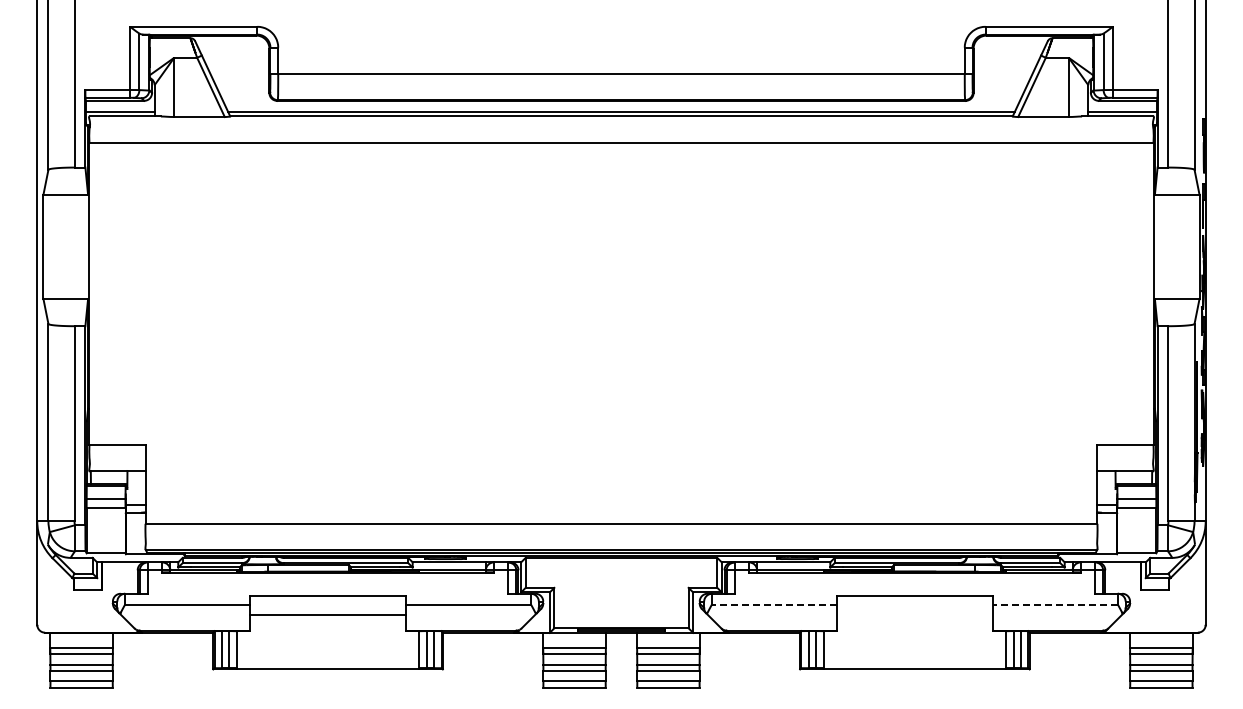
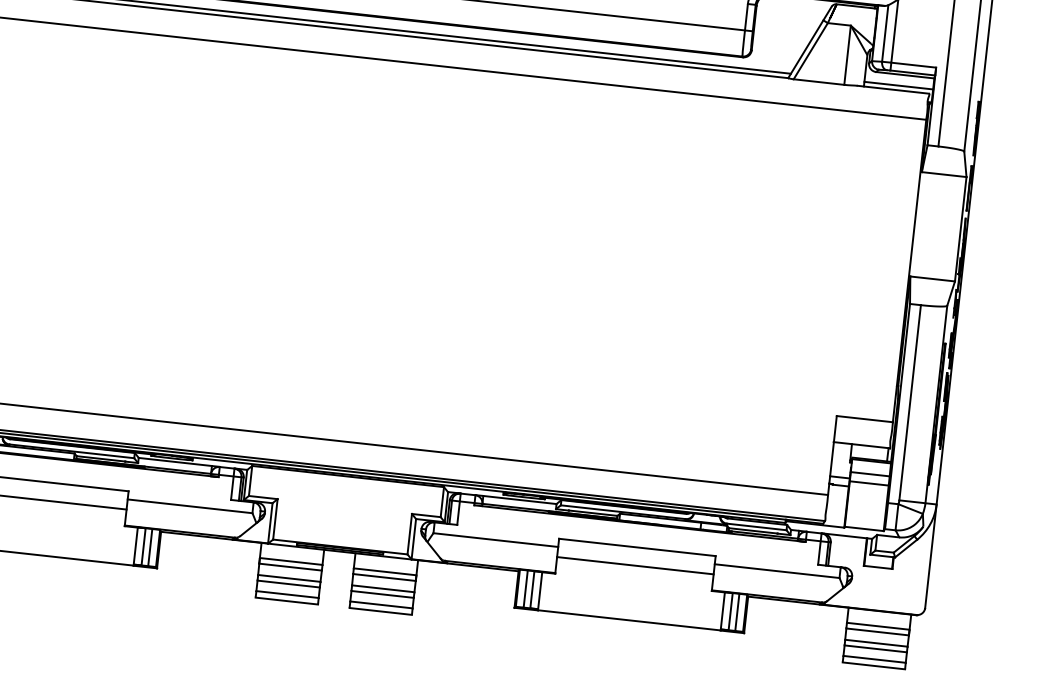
line: (773, 604) -> (495, 539), dashed -> solid
line: (1054, 604) -> (776, 570), dashed -> solid
line: (914, 614) -> (635, 565), added

